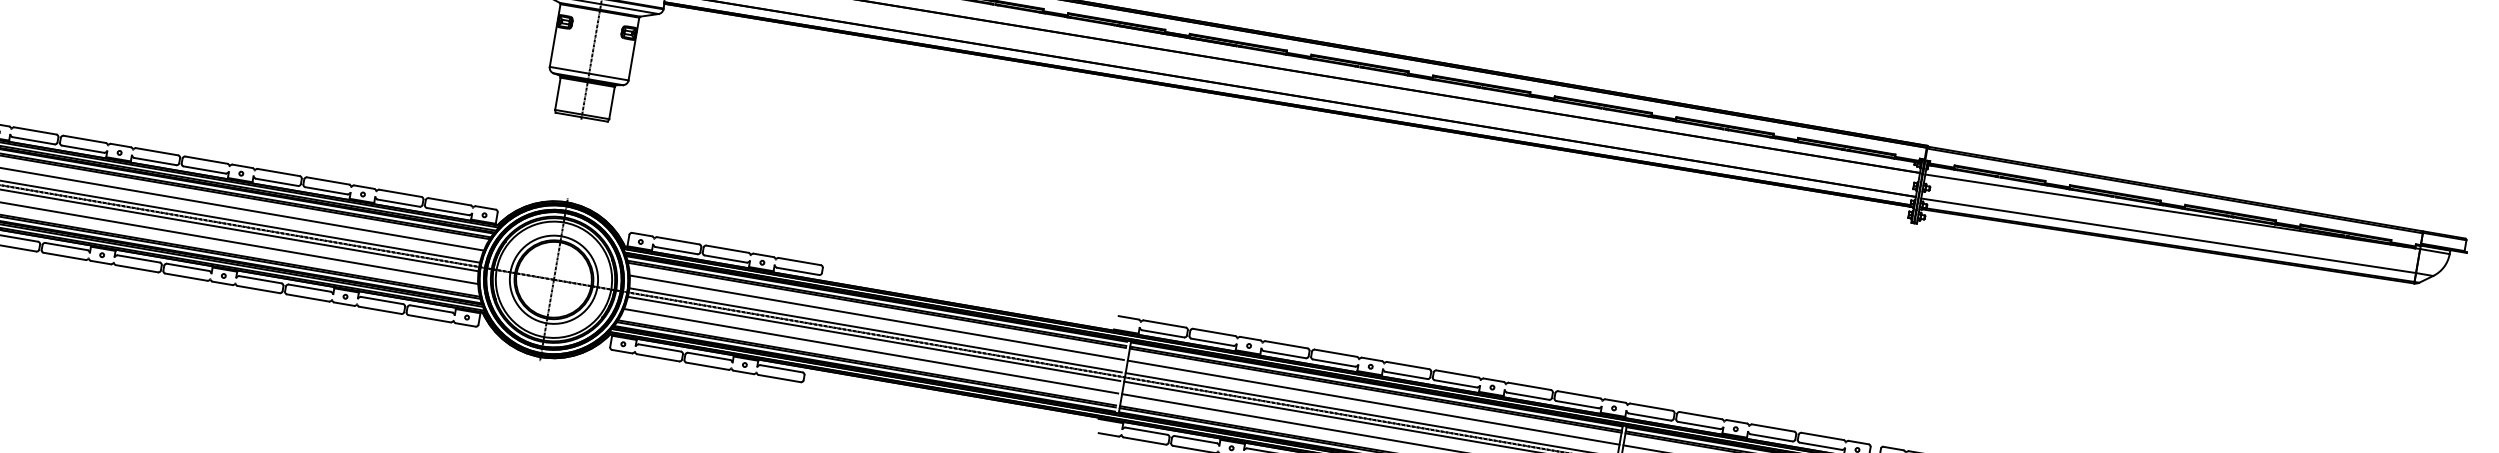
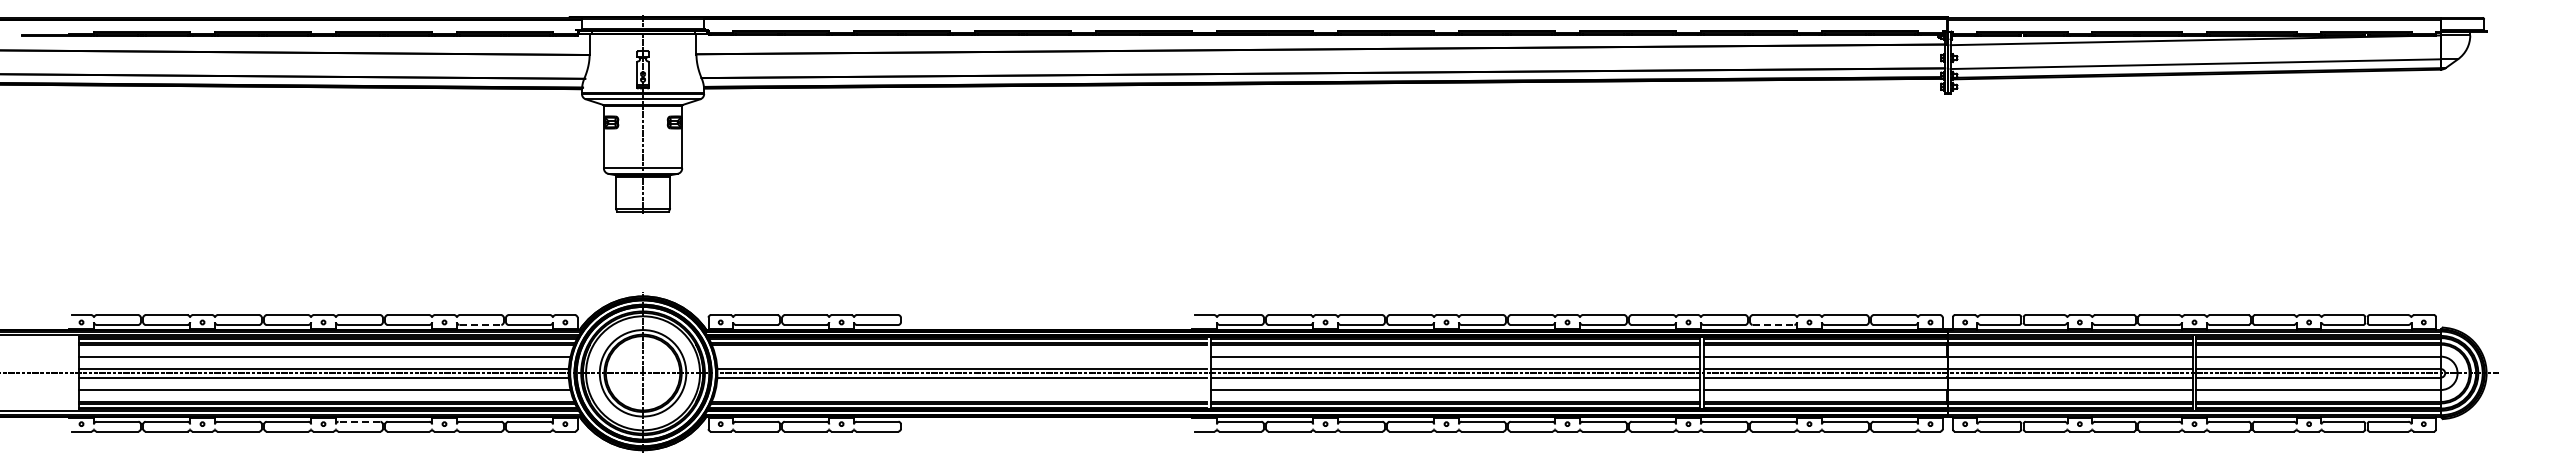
line: (398, 202) -> (480, 324), solid -> dashed
line: (260, 279) -> (359, 421), solid -> dashed
line: (876, 317) -> (960, 356), removed
line: (870, 350) -> (960, 389), removed
line: (1699, 425) -> (1773, 324), solid -> dashed

